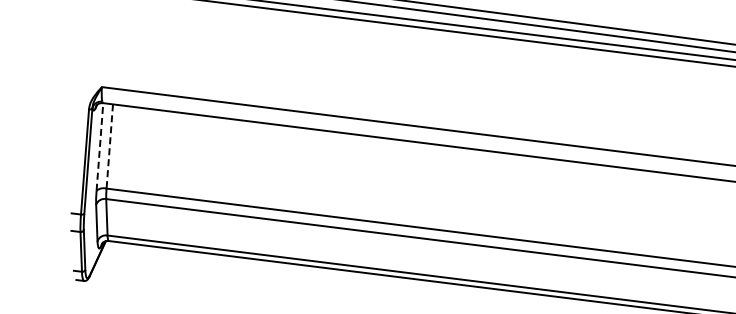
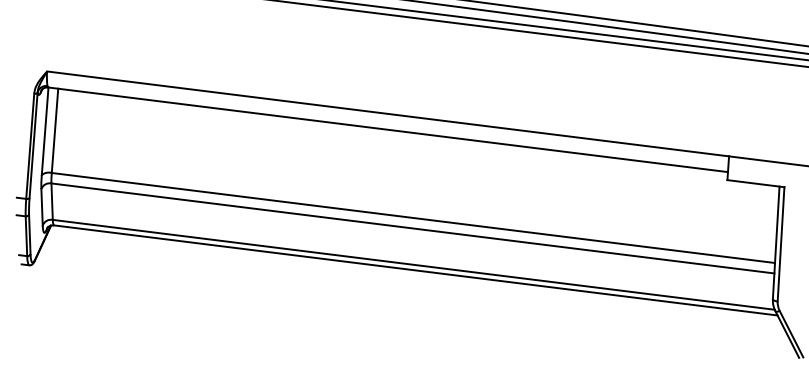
line: (100, 147) -> (45, 131), dashed -> solid
line: (109, 147) -> (54, 131), dashed -> solid

